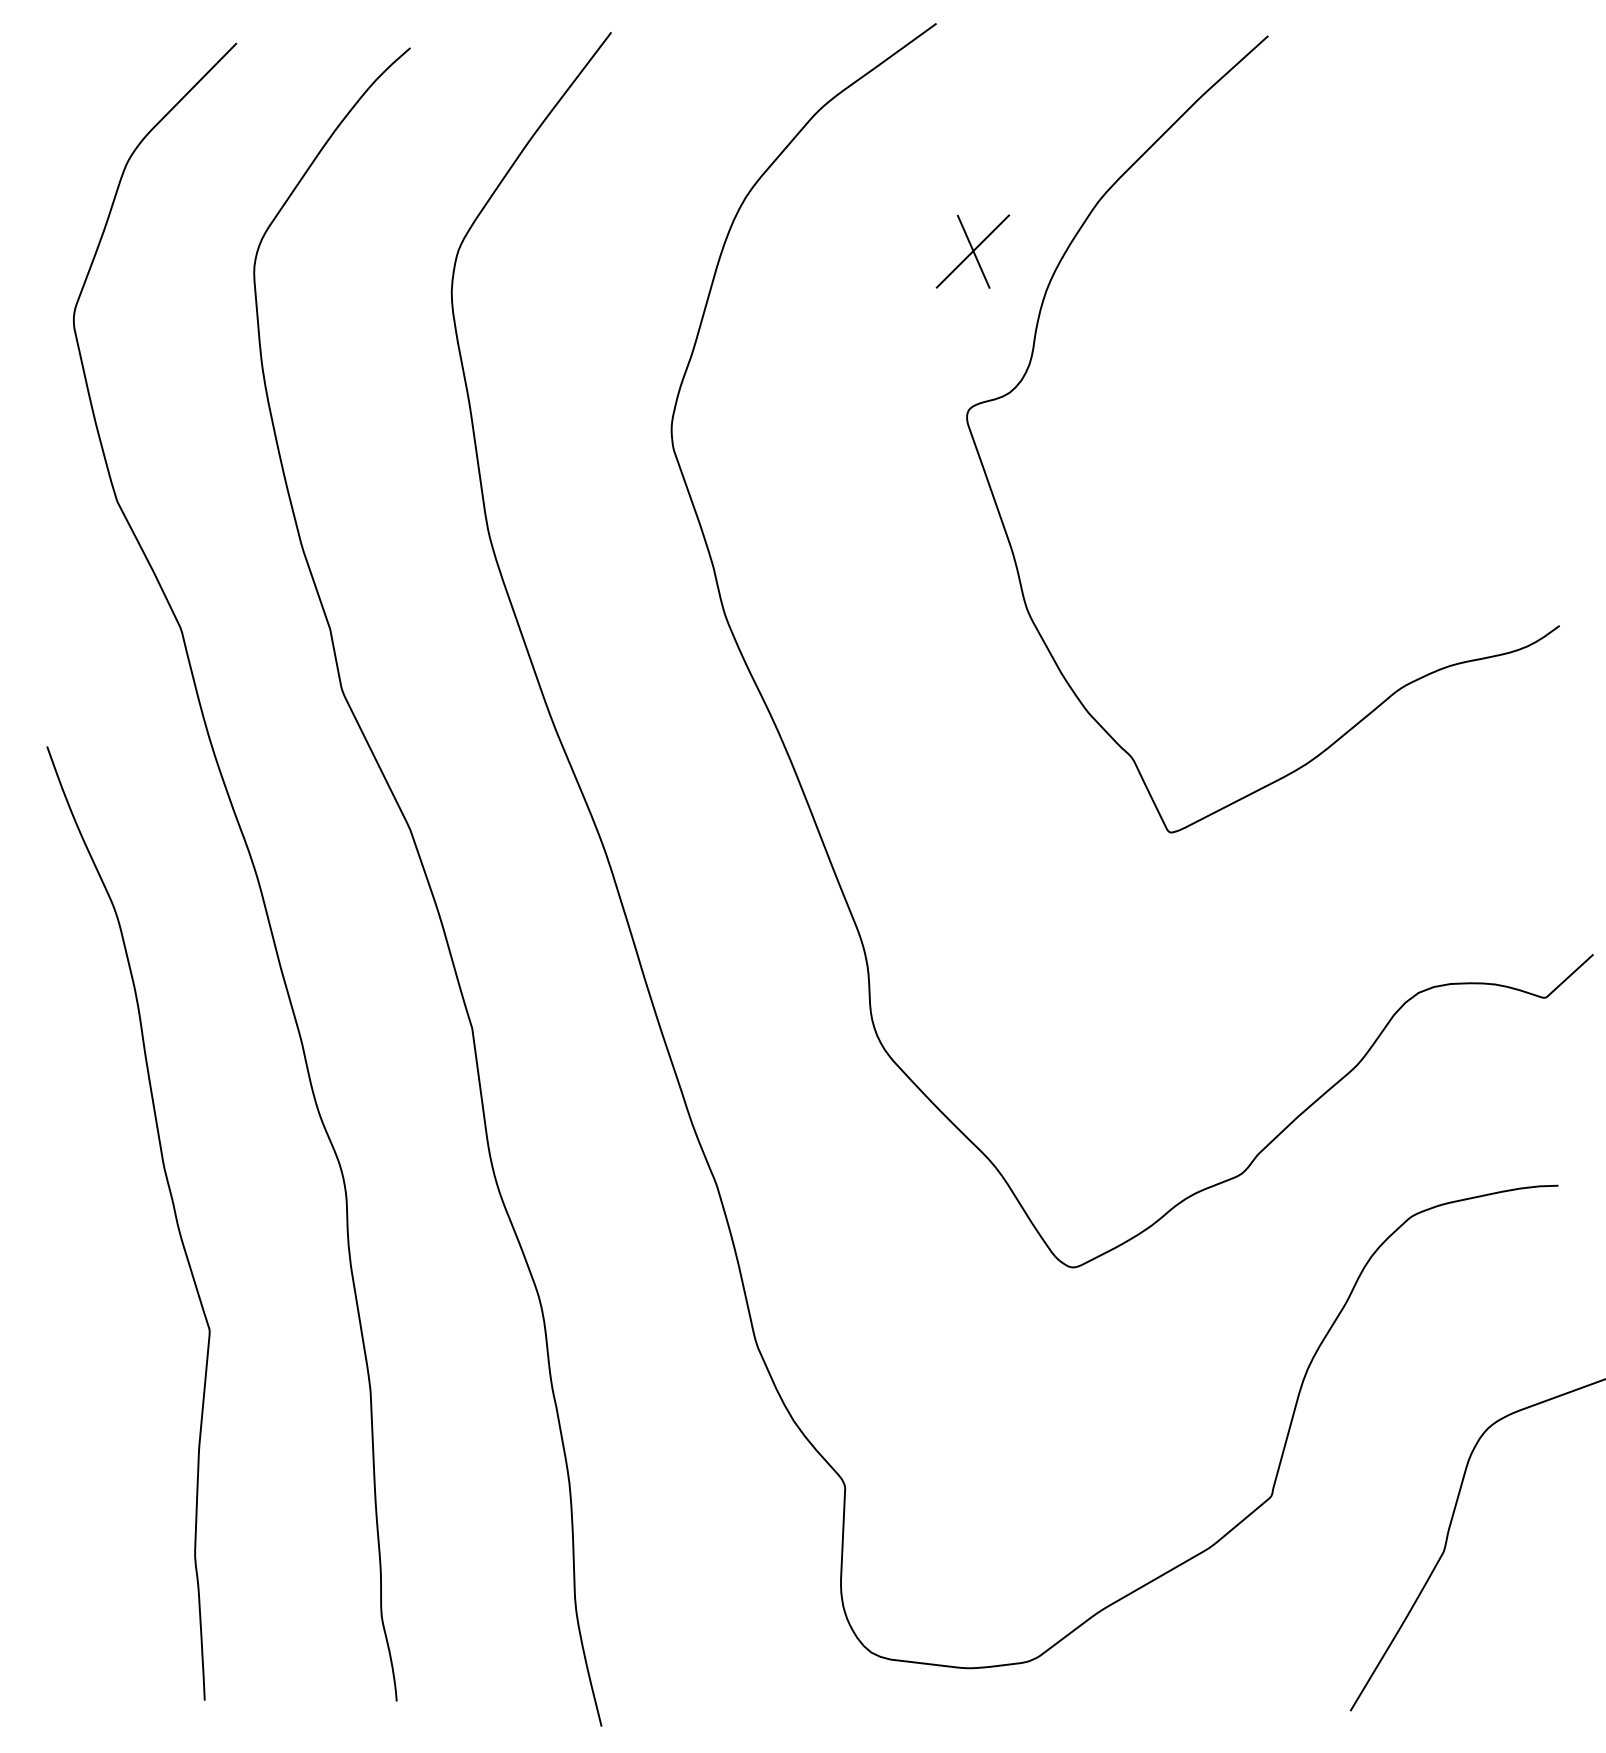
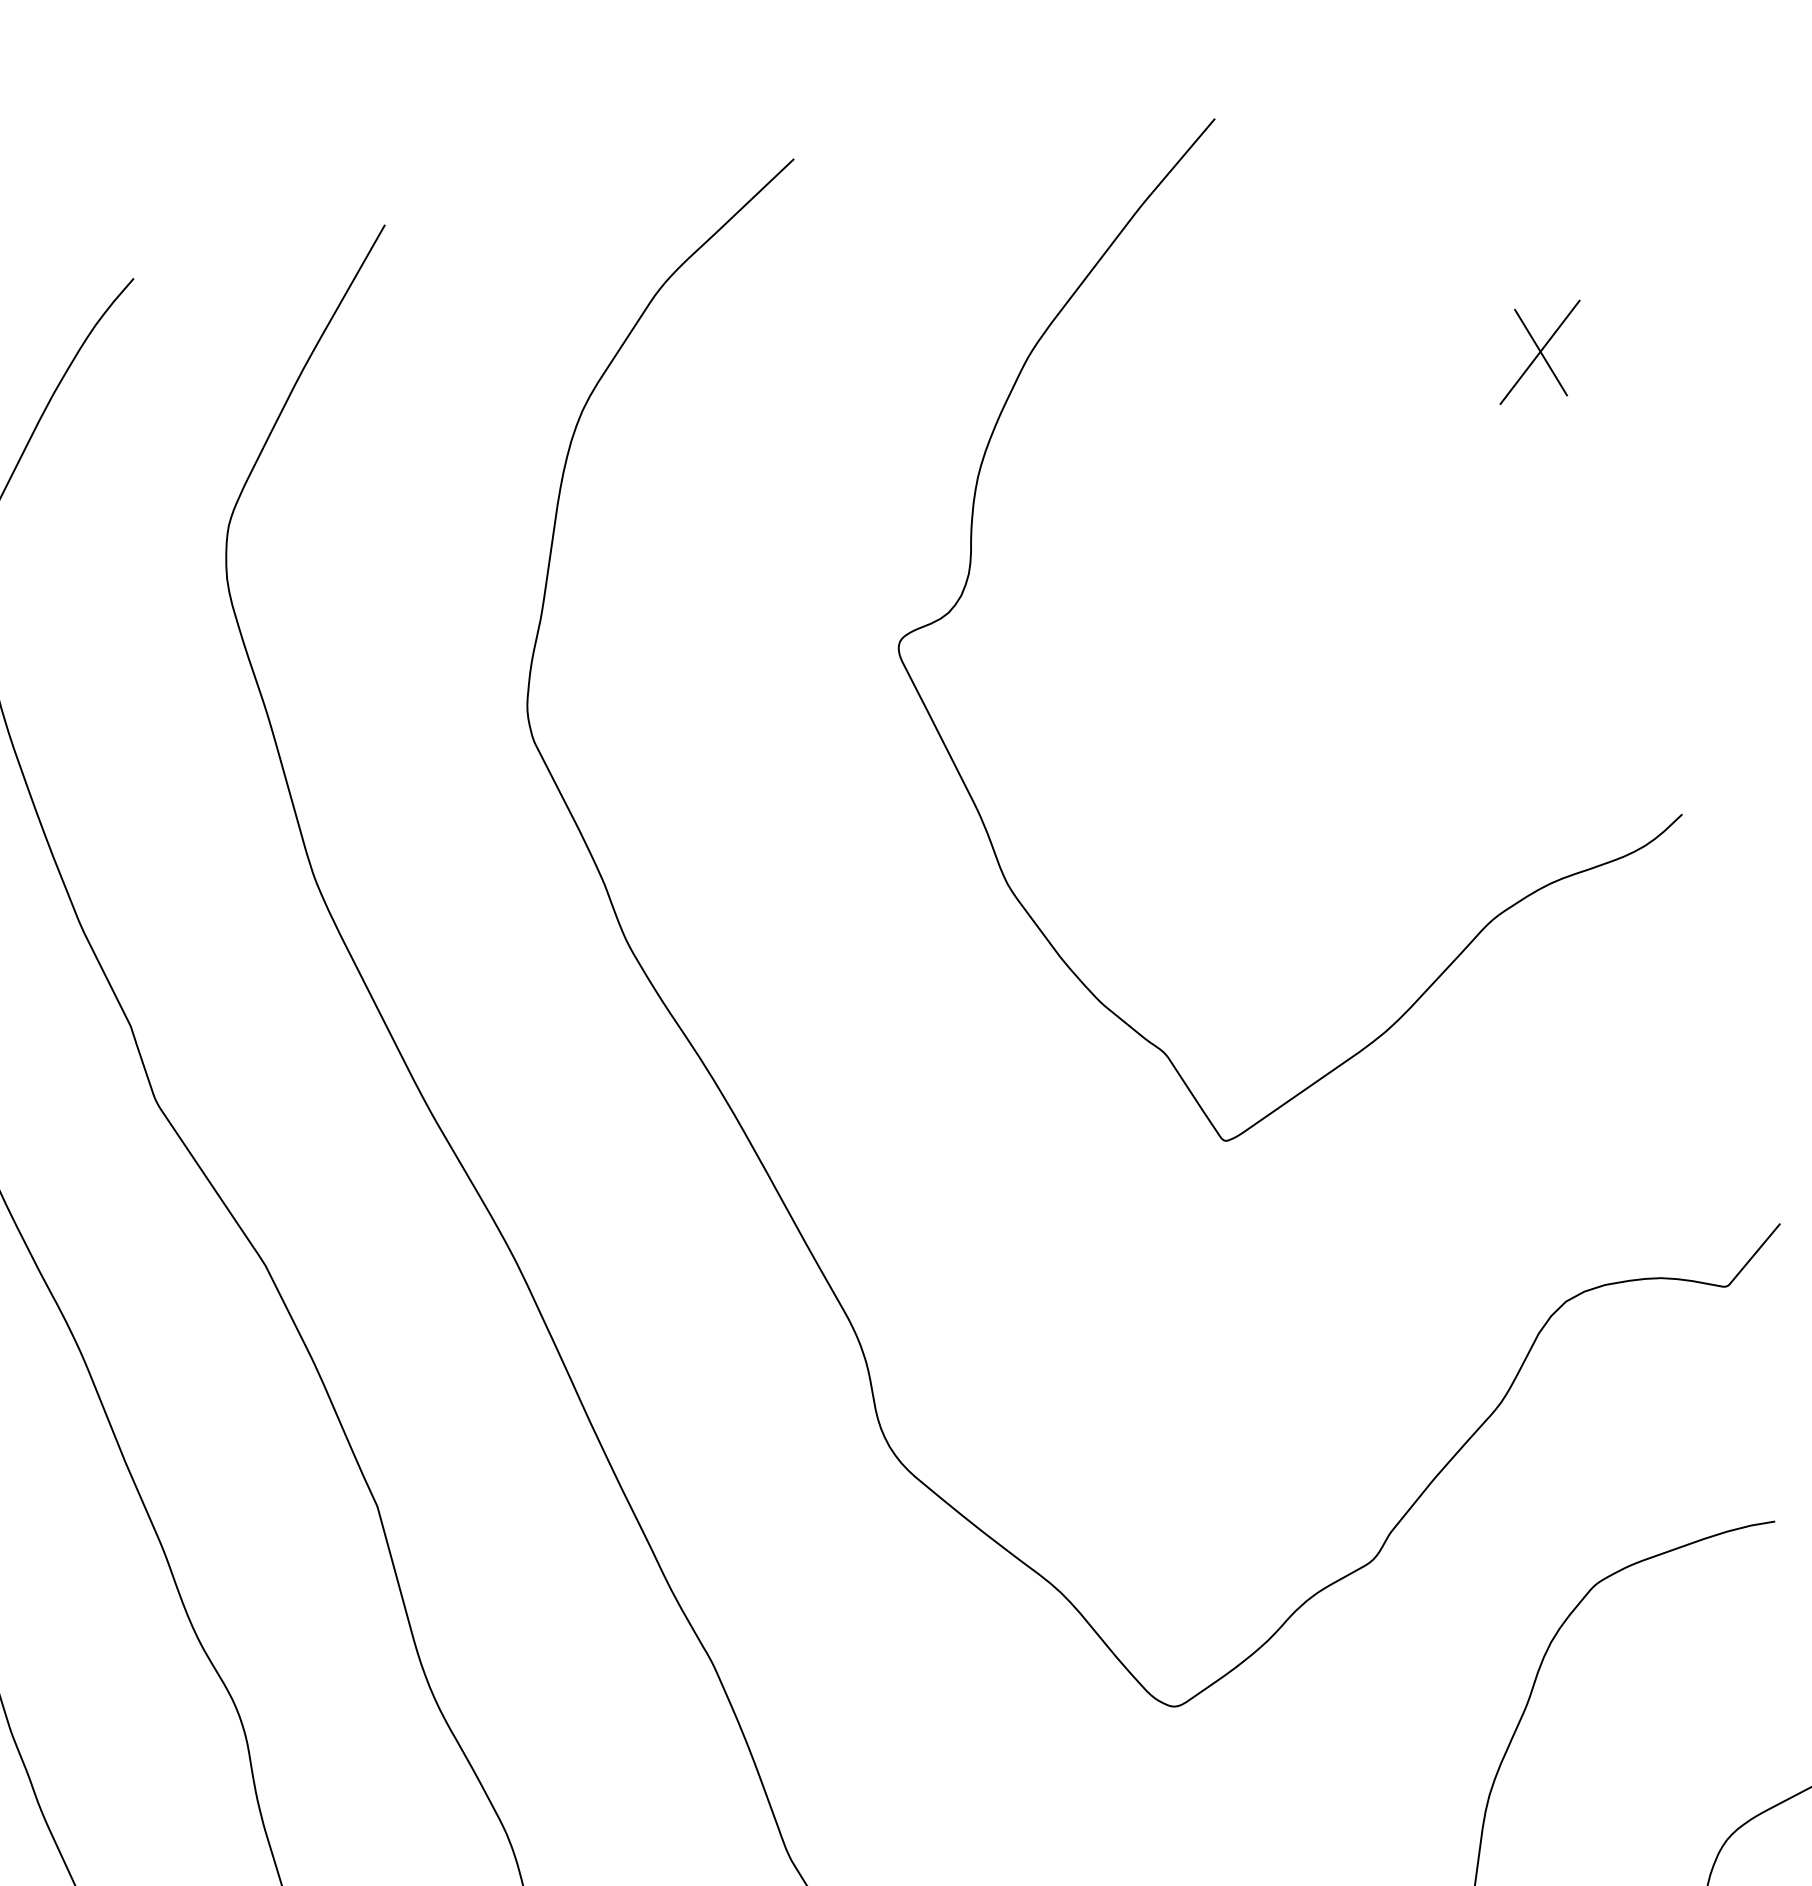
part: (972, 251) -> (1539, 352), moved

